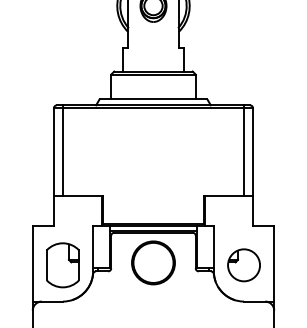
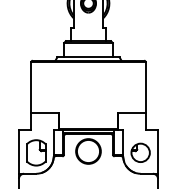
line: (63, 150) -> (36, 86), removed
line: (243, 150) -> (140, 86), removed

